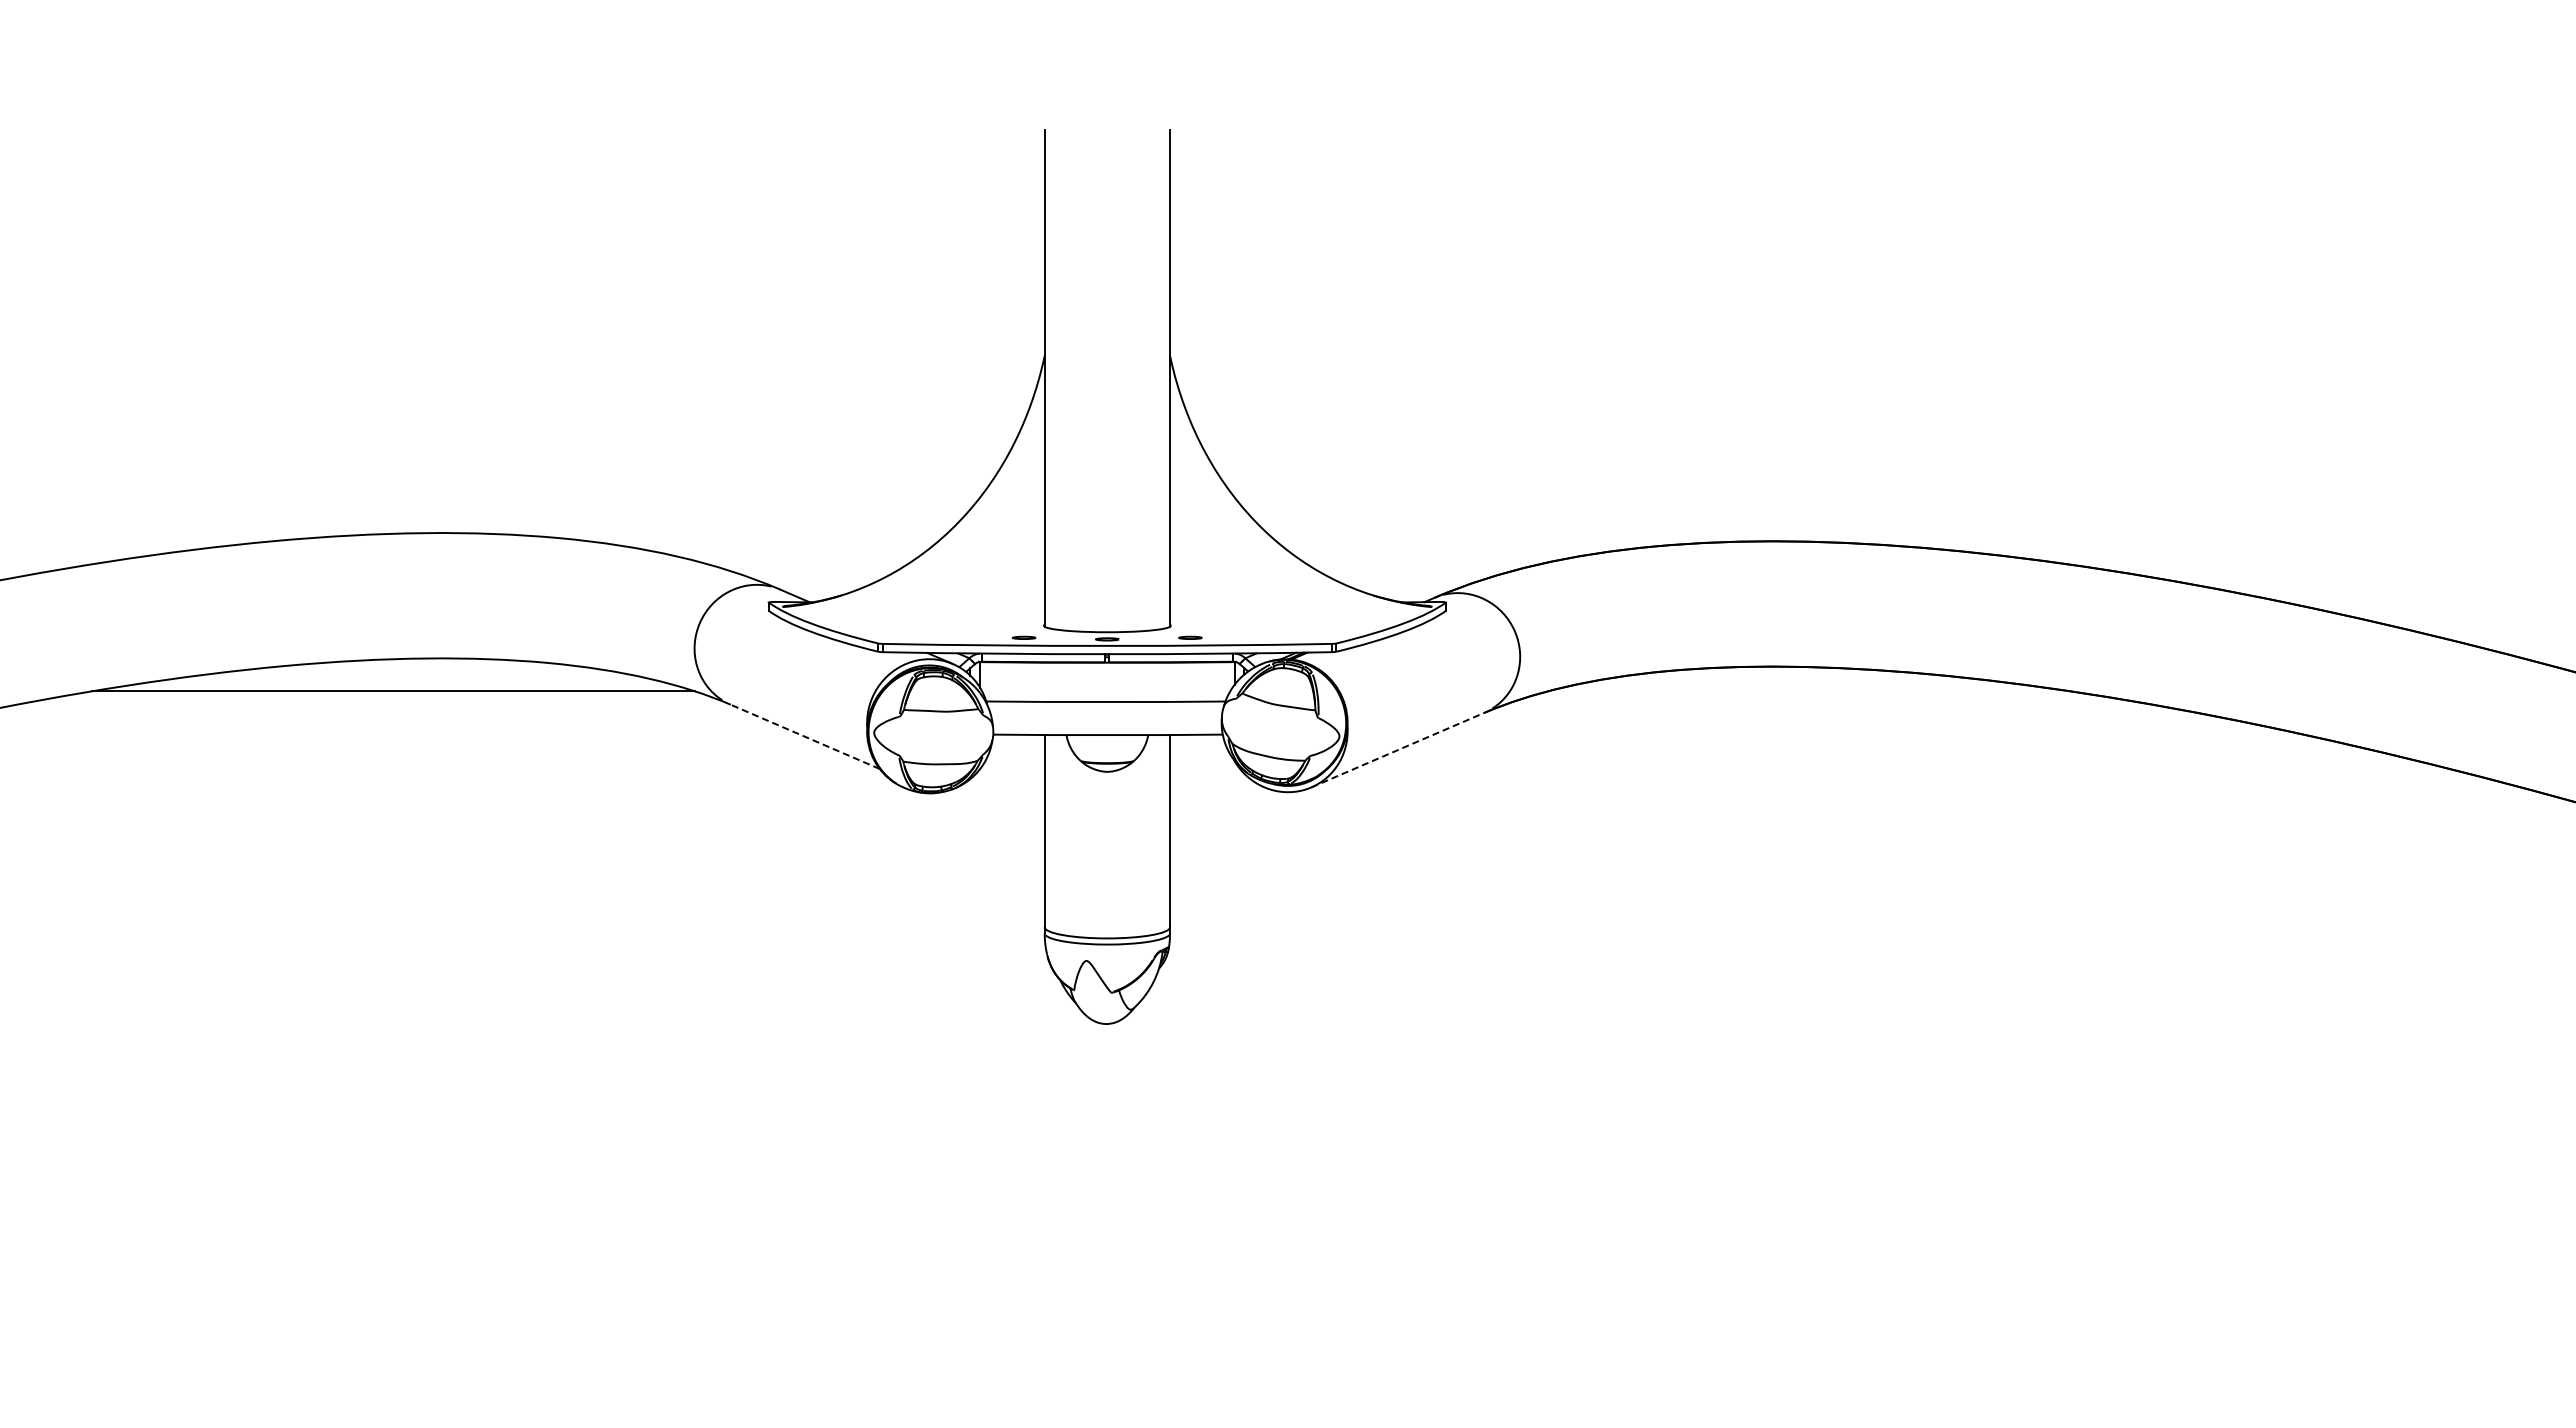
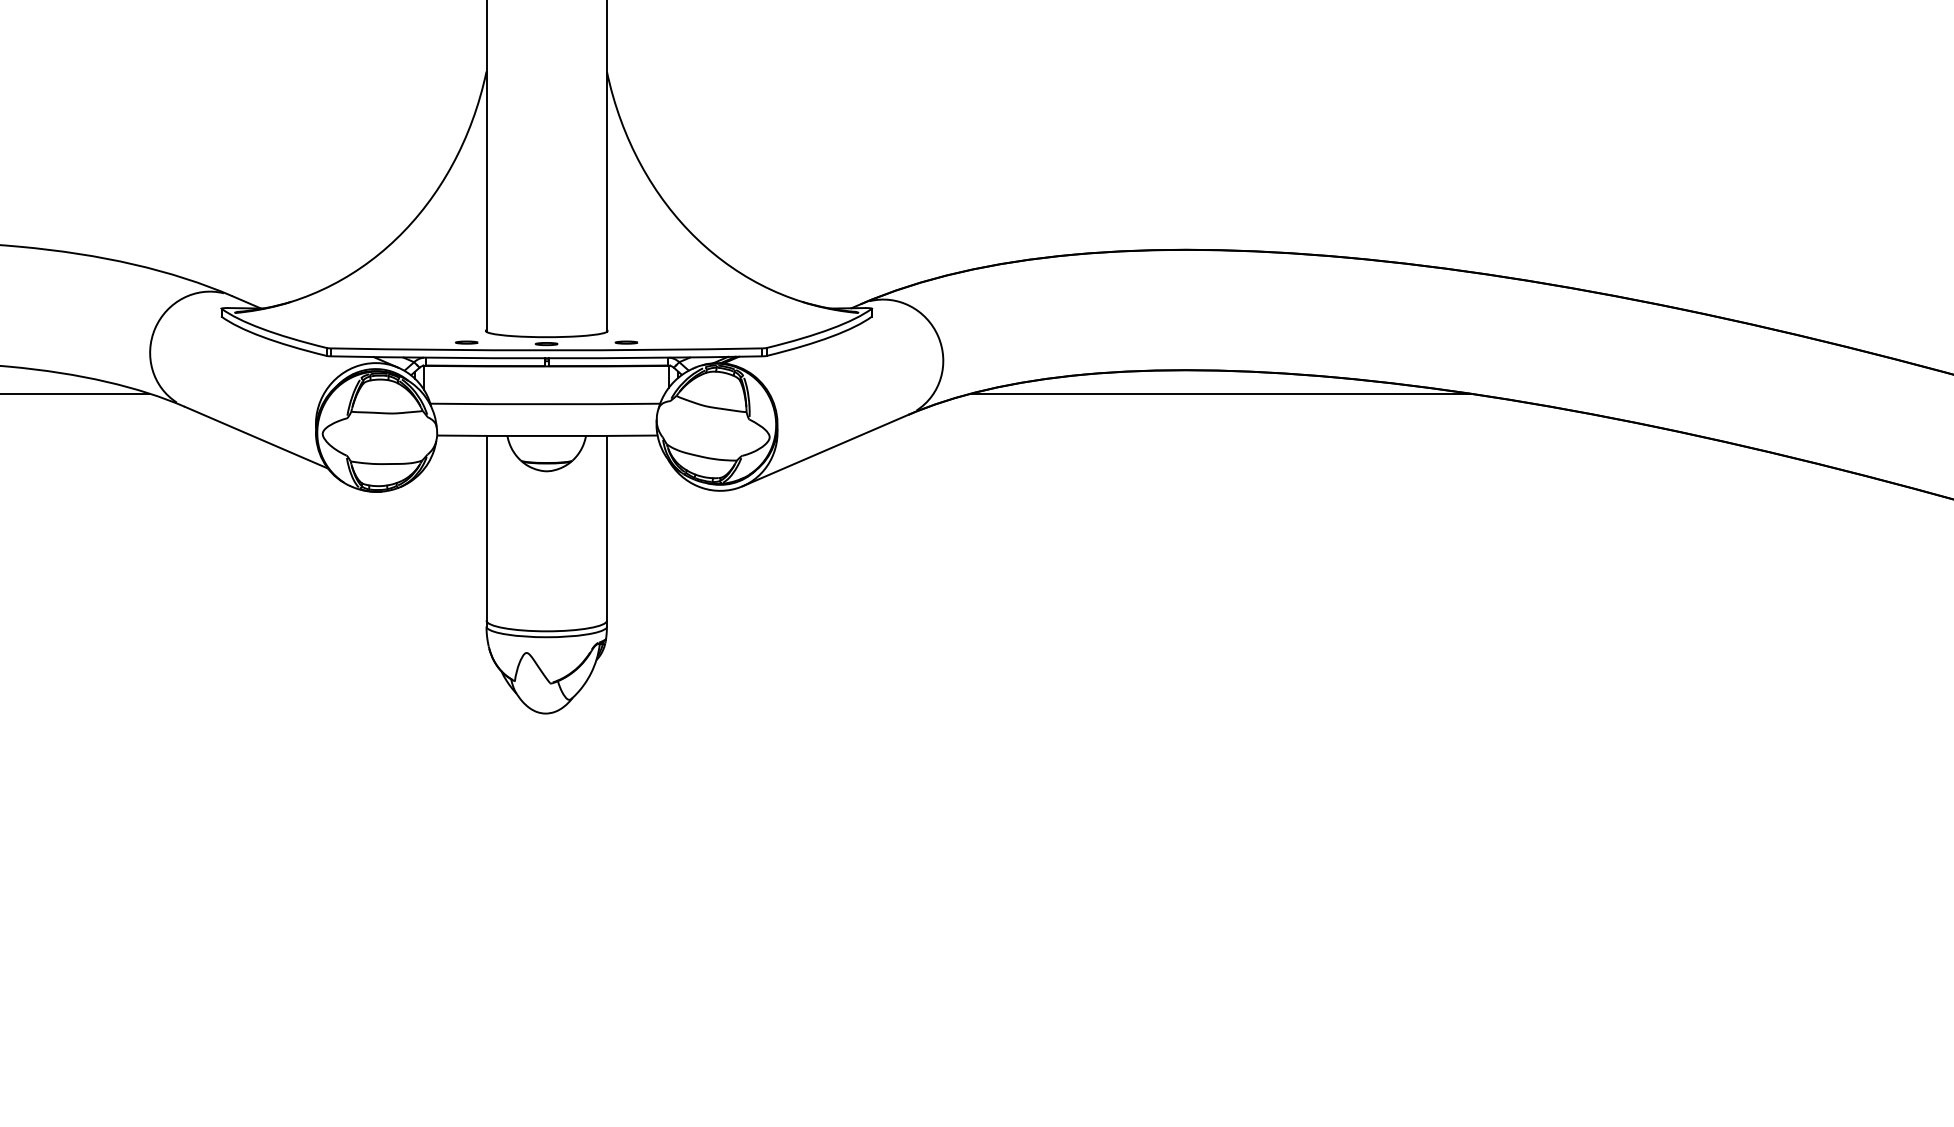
line: (1809, 691) -> (1221, 394), added
line: (804, 736) -> (255, 437), dashed -> solid
line: (1397, 750) -> (825, 450), dashed -> solid

